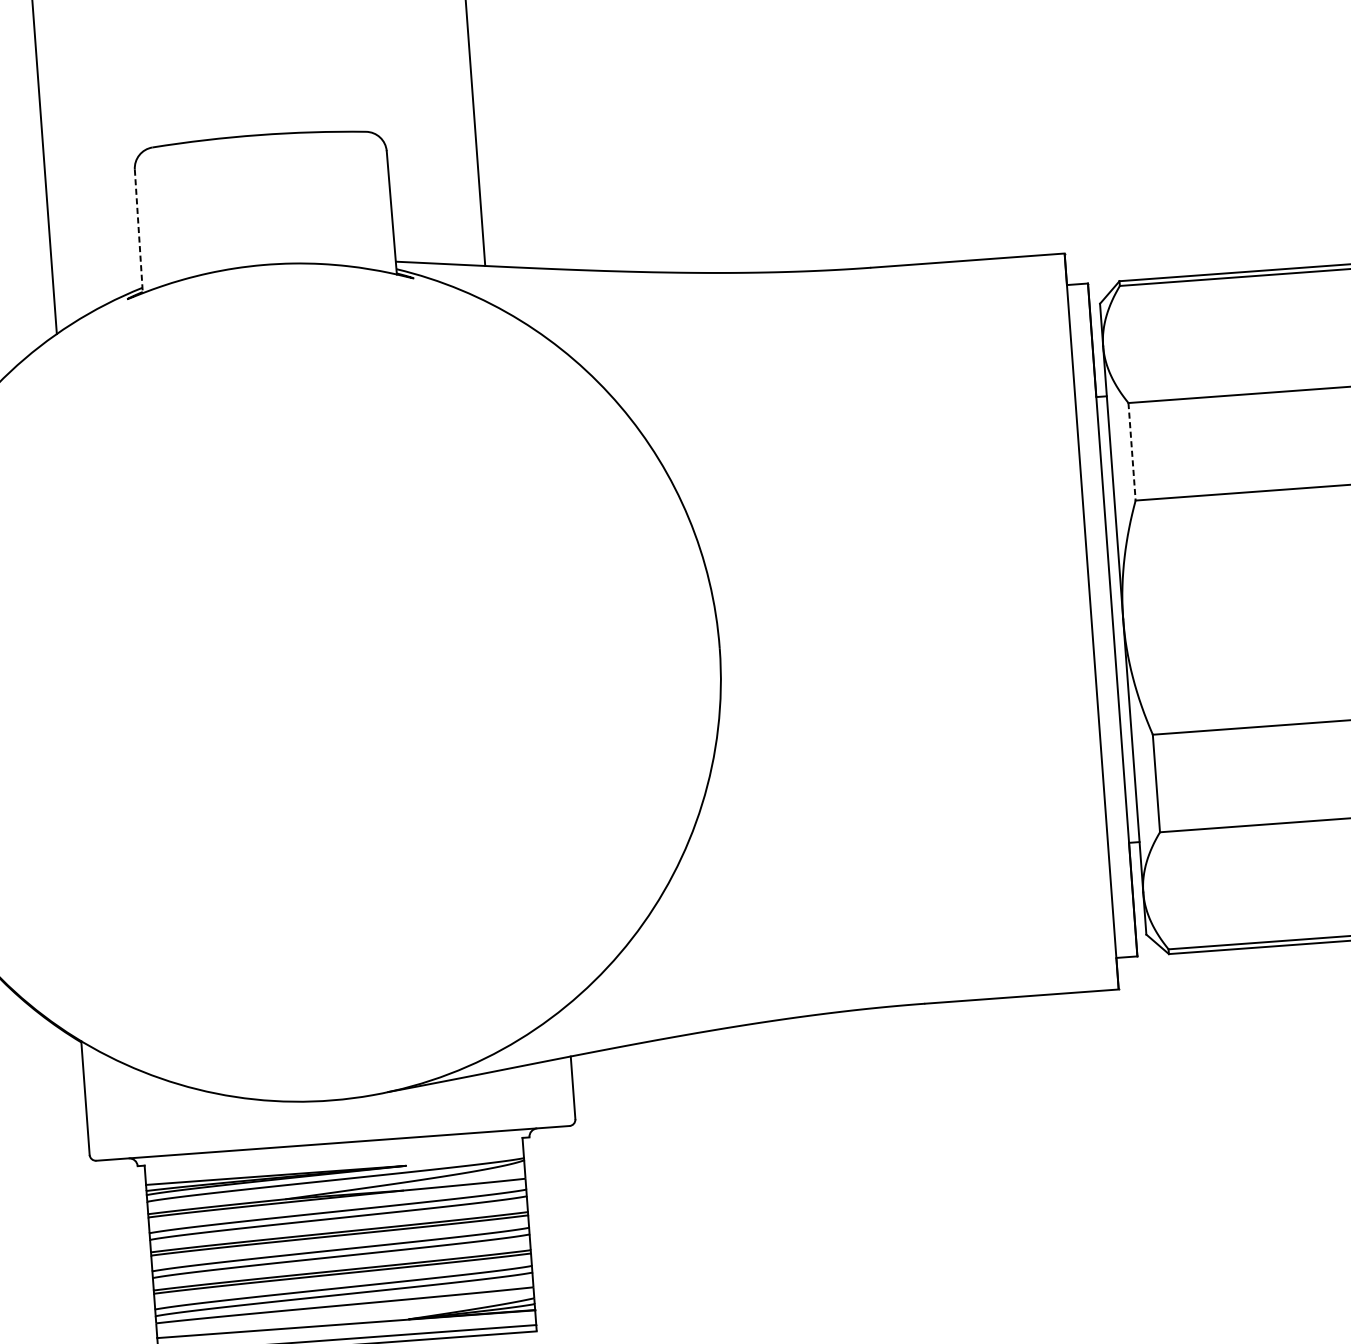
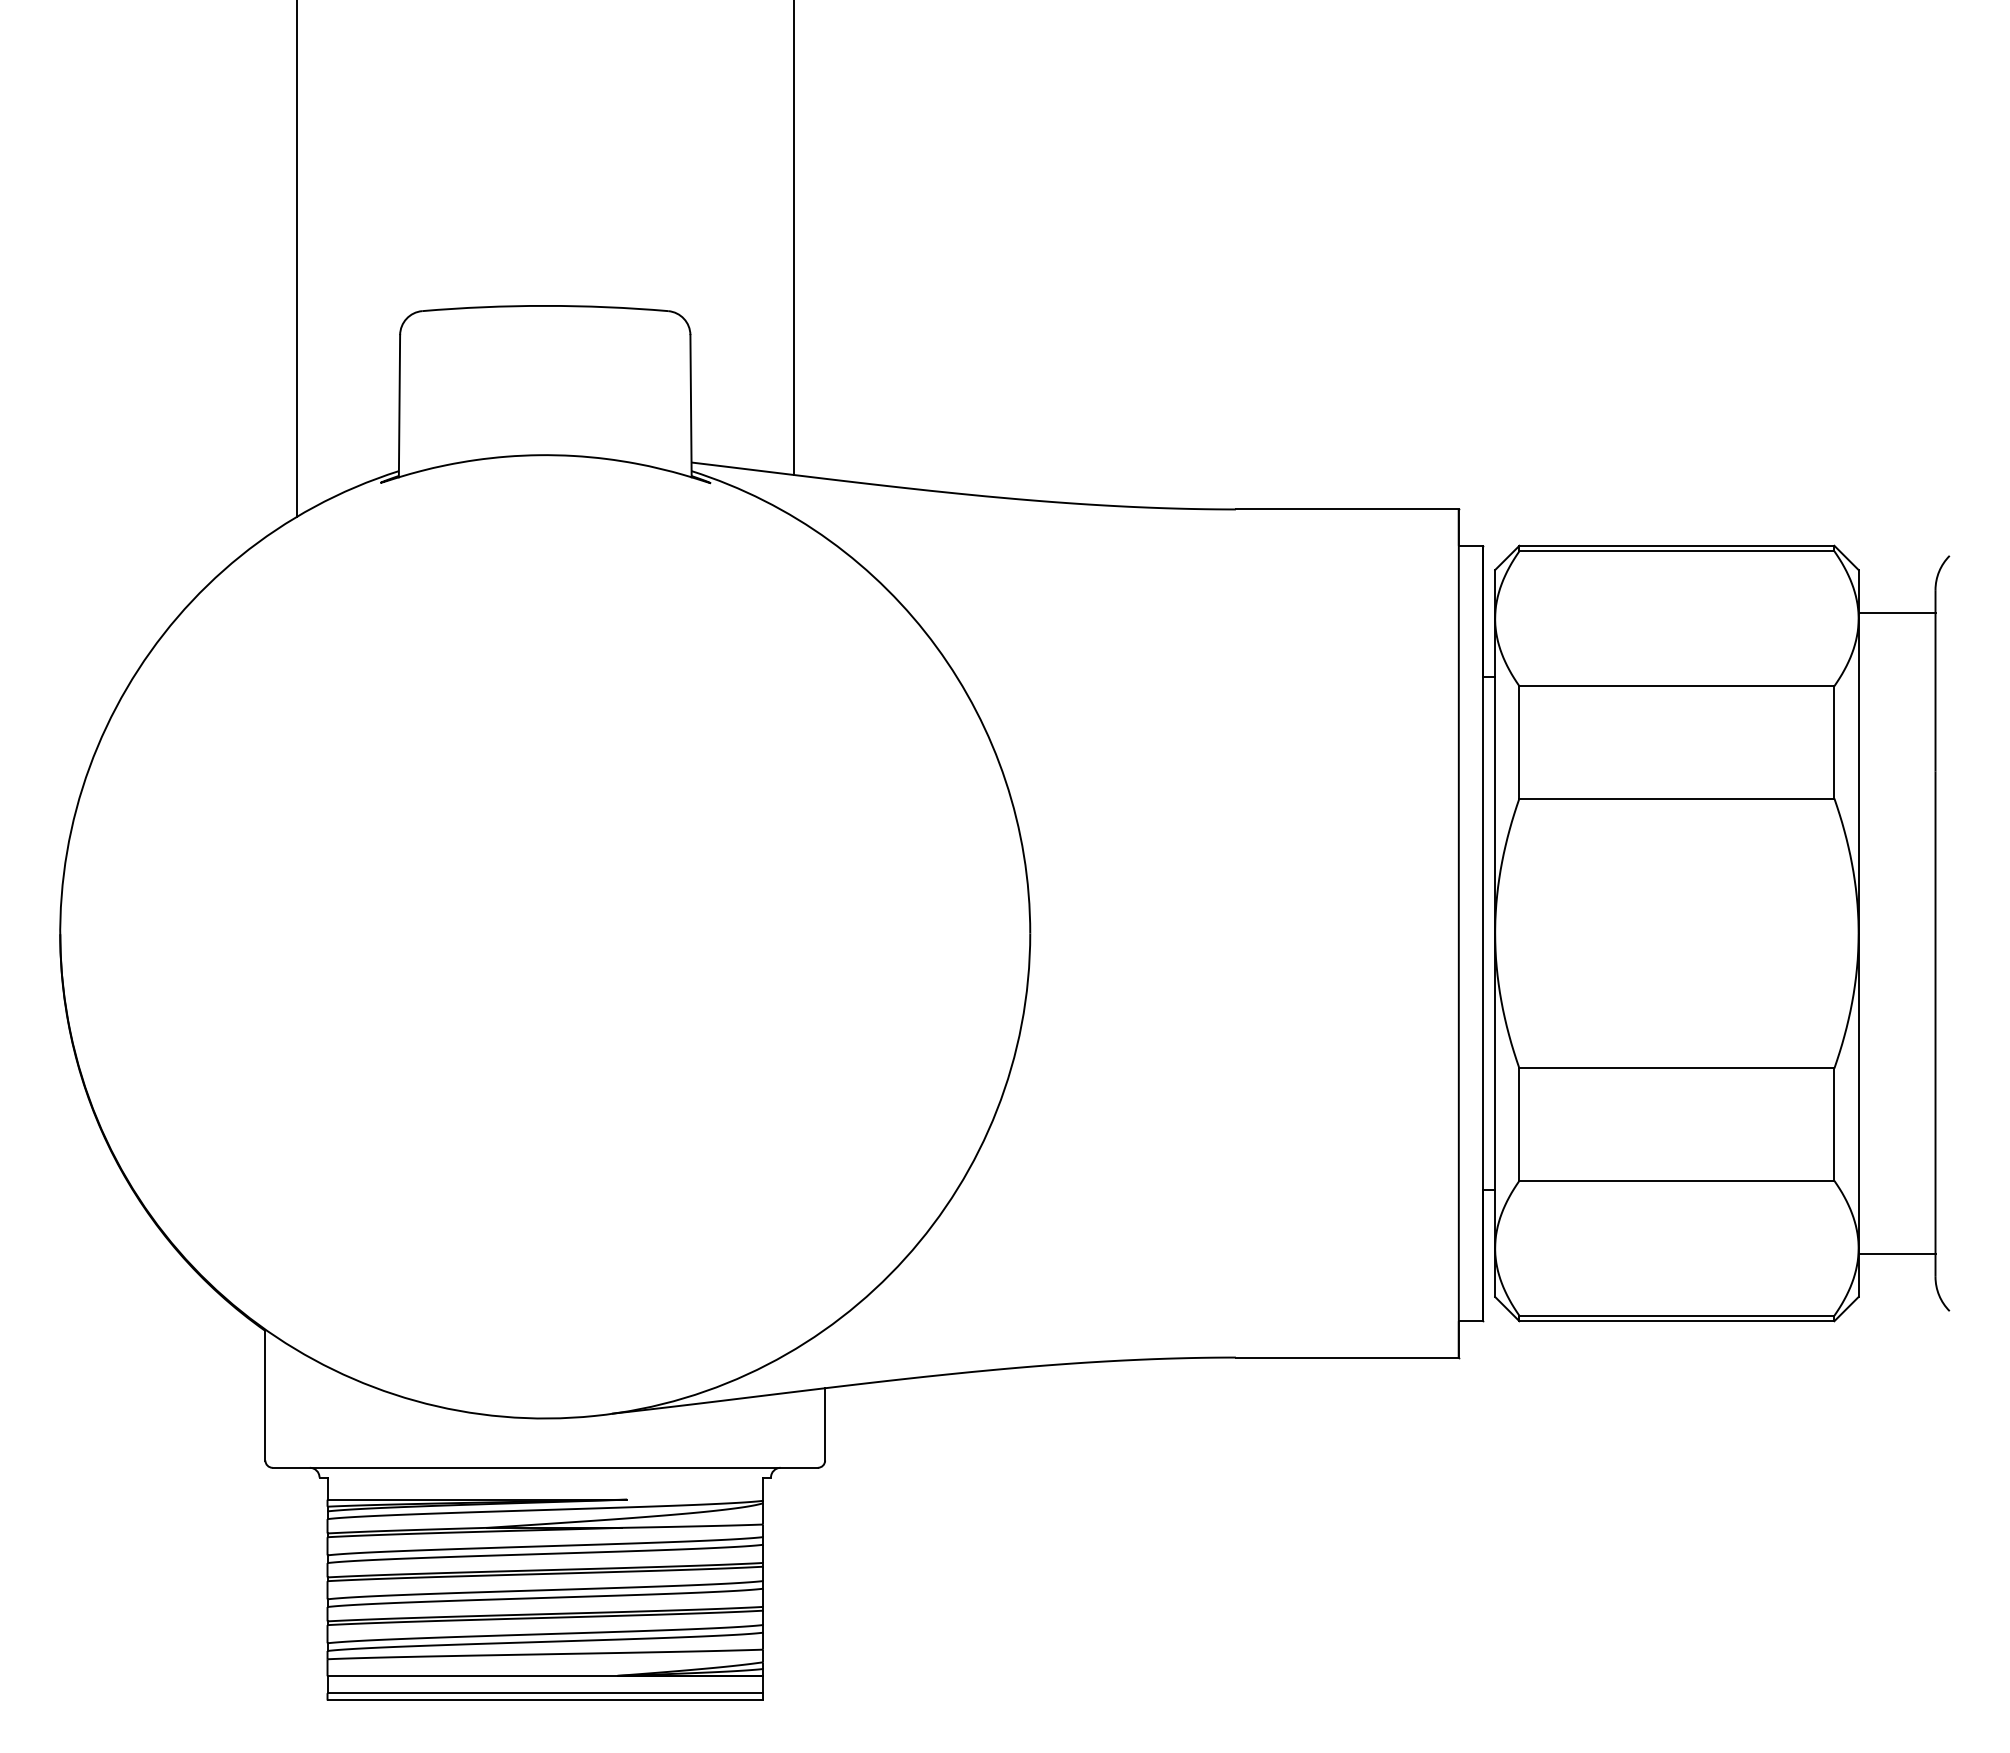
line: (138, 231) -> (399, 406), dashed -> solid
line: (1132, 451) -> (1519, 742), dashed -> solid

